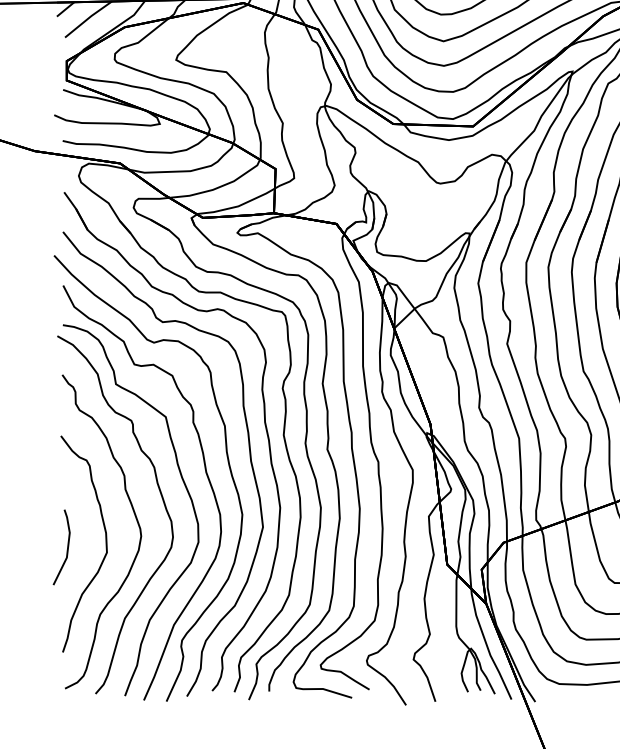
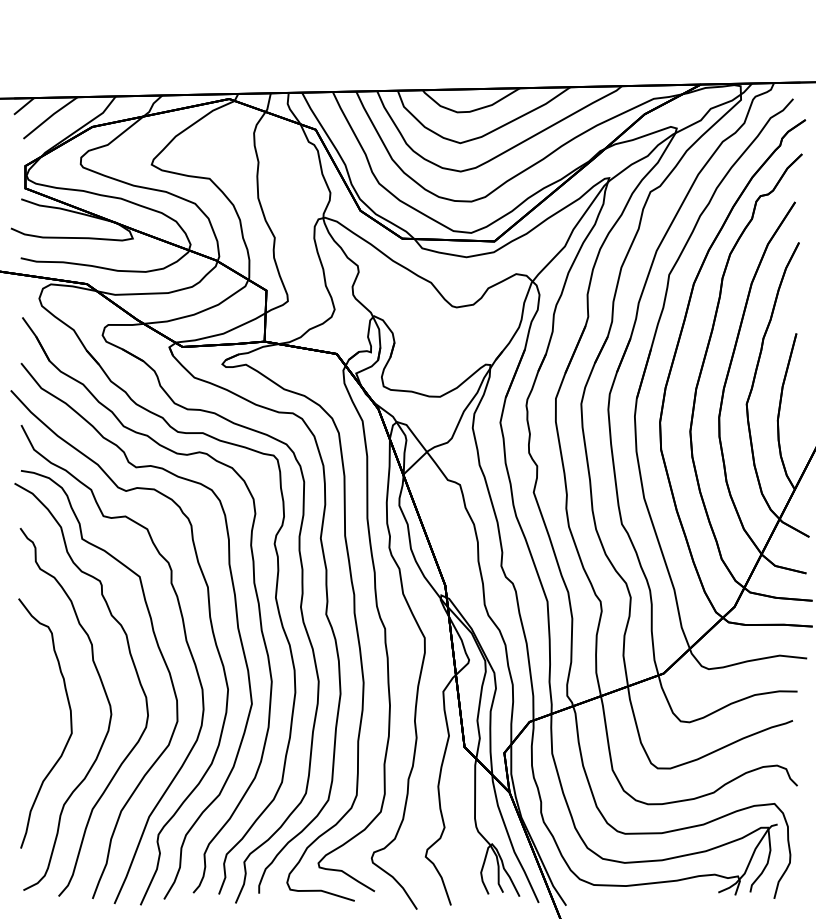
part: (66, 548) -> (25, 728), removed

